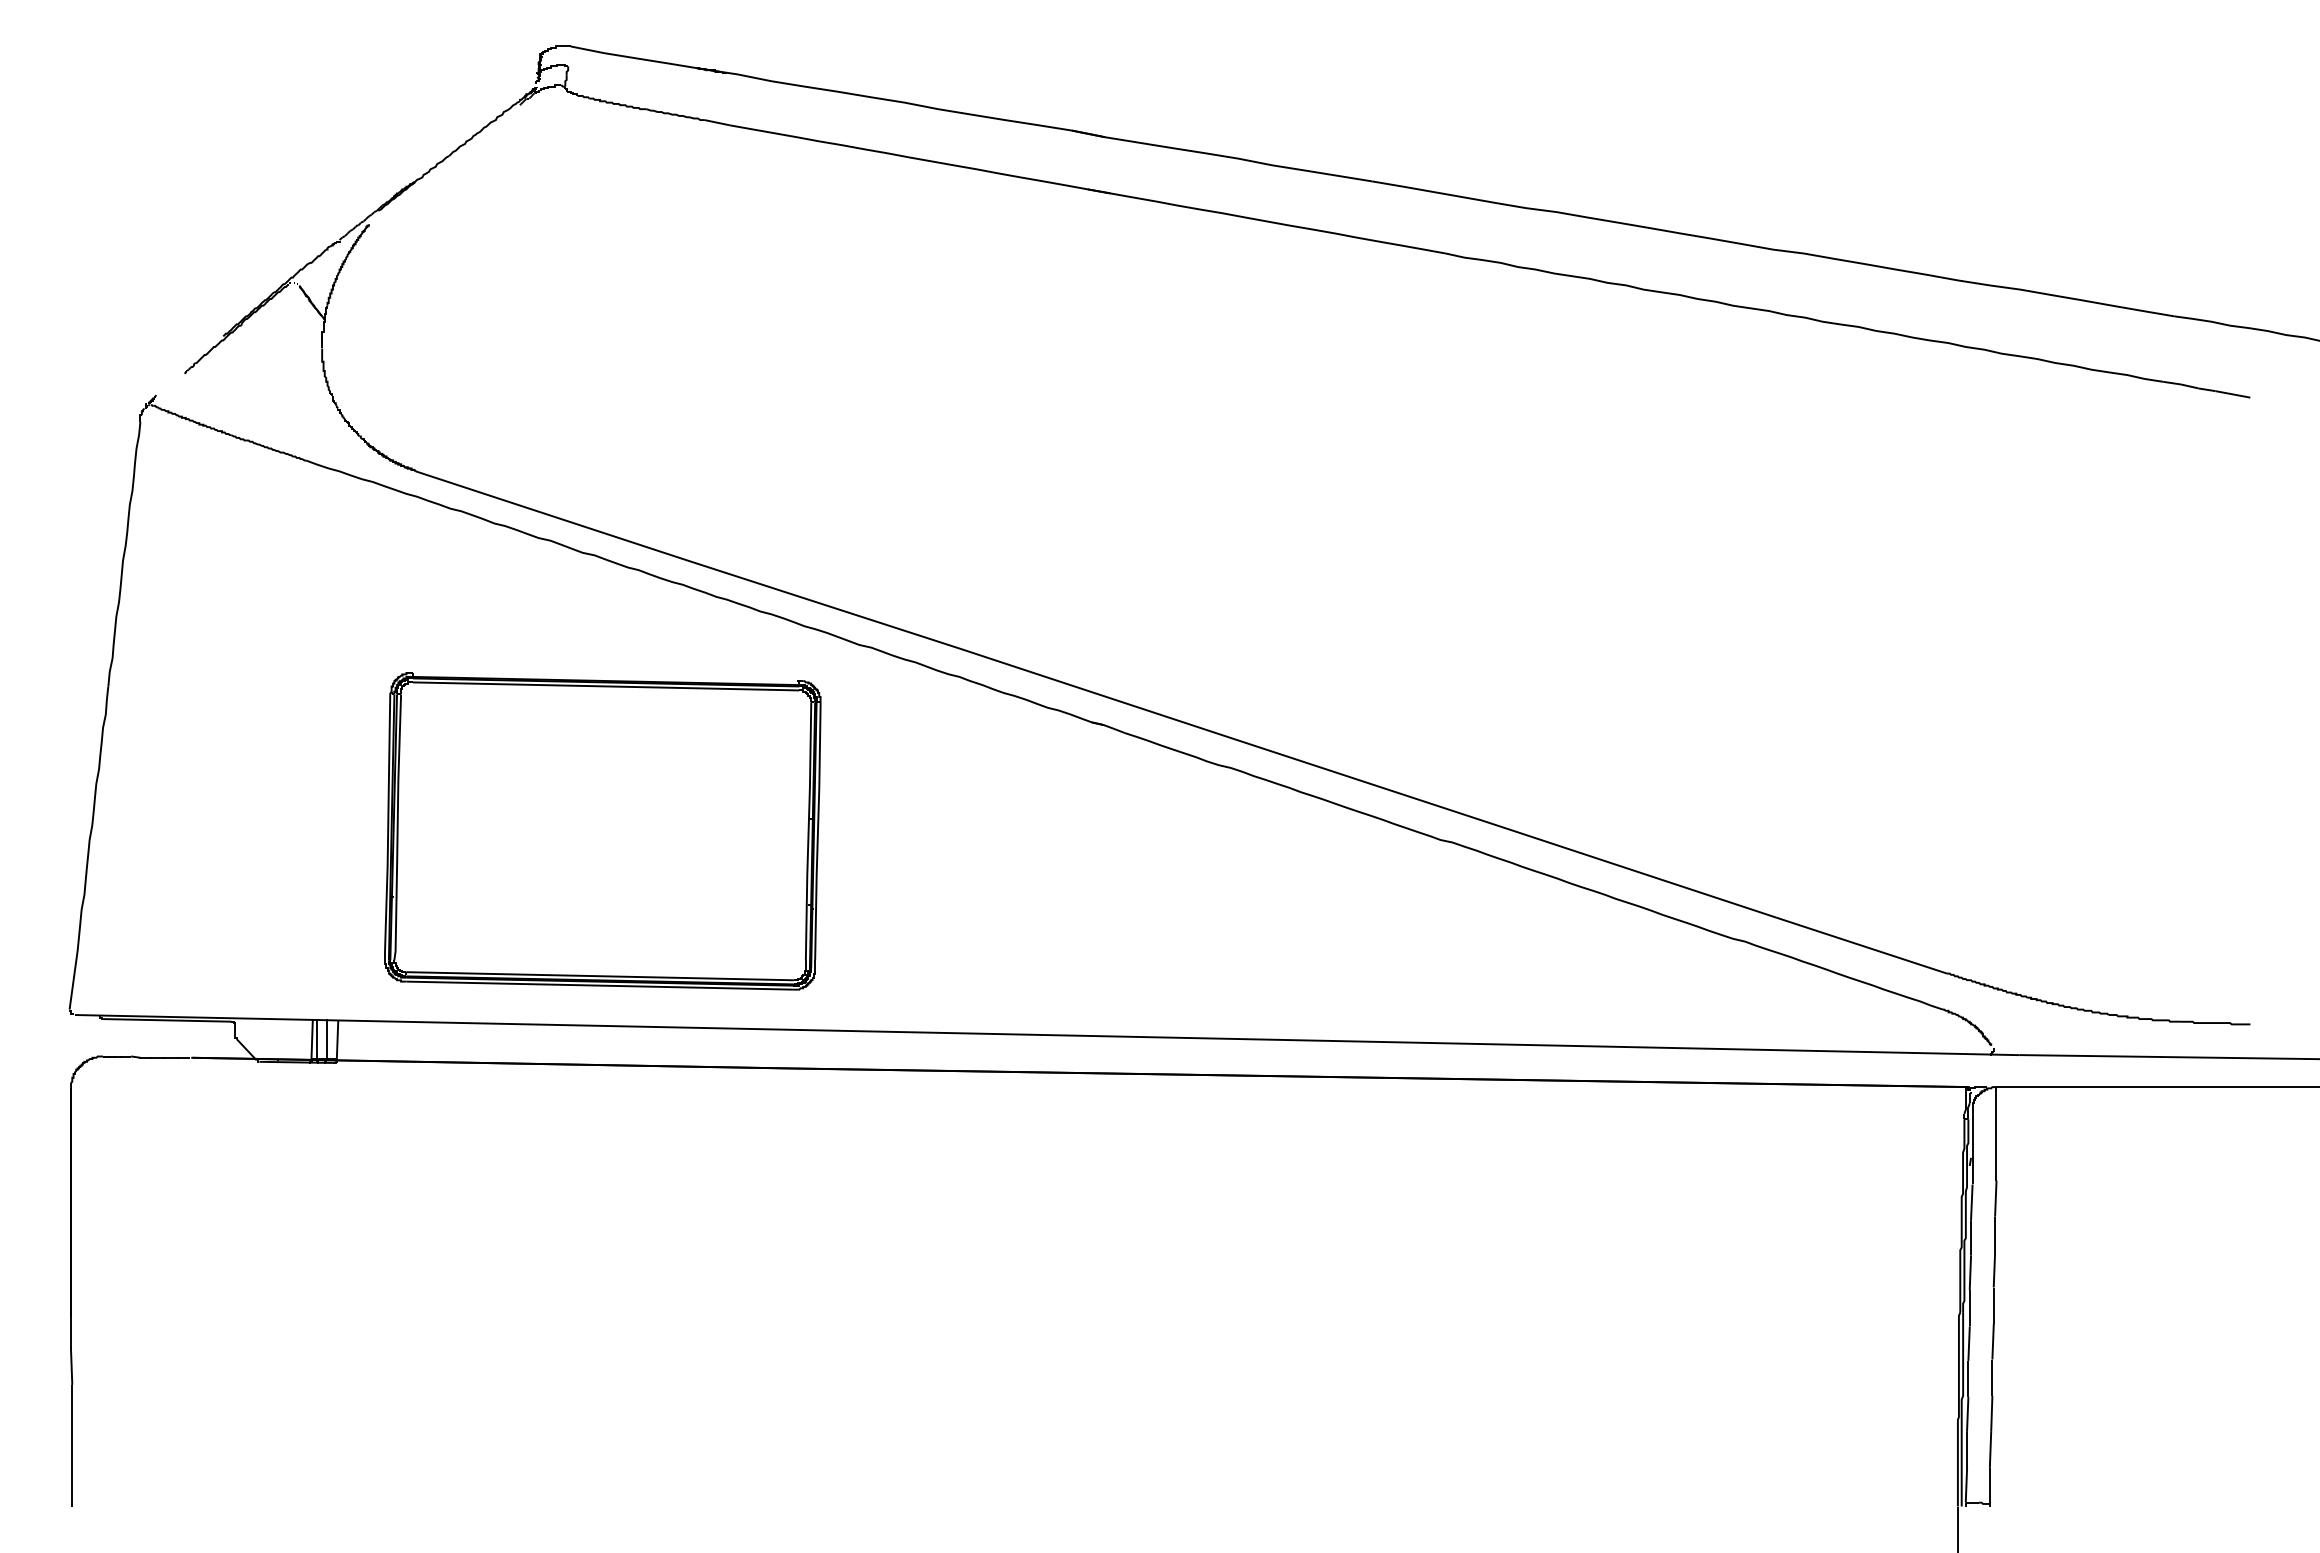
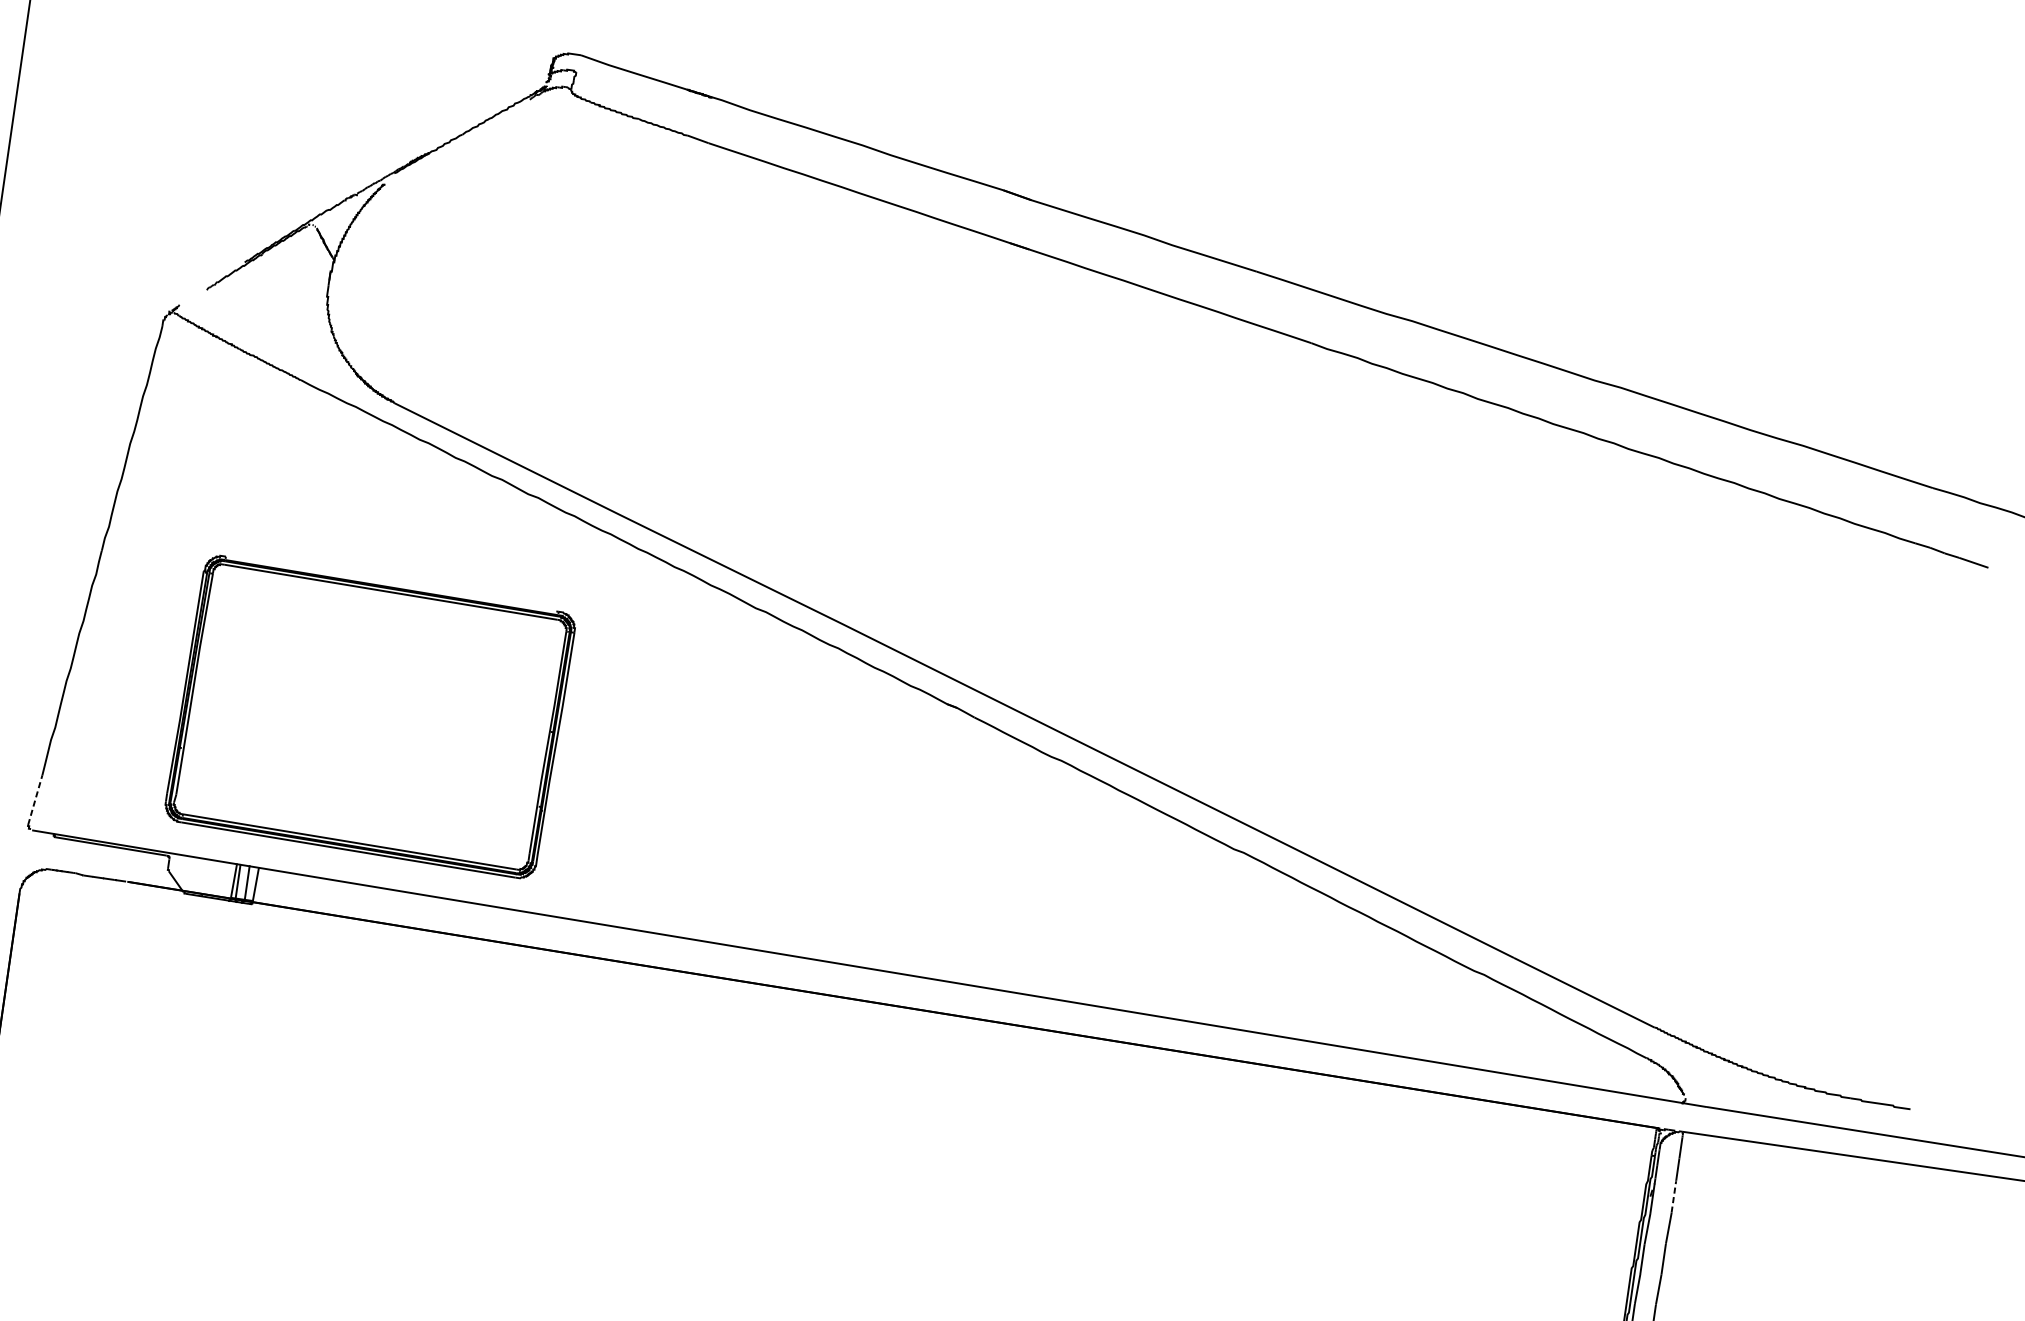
part: (602, 831) -> (369, 717), moved
line: (73, 980) -> (35, 800), solid -> dashed
line: (1996, 1162) -> (1673, 1197), solid -> dashed

